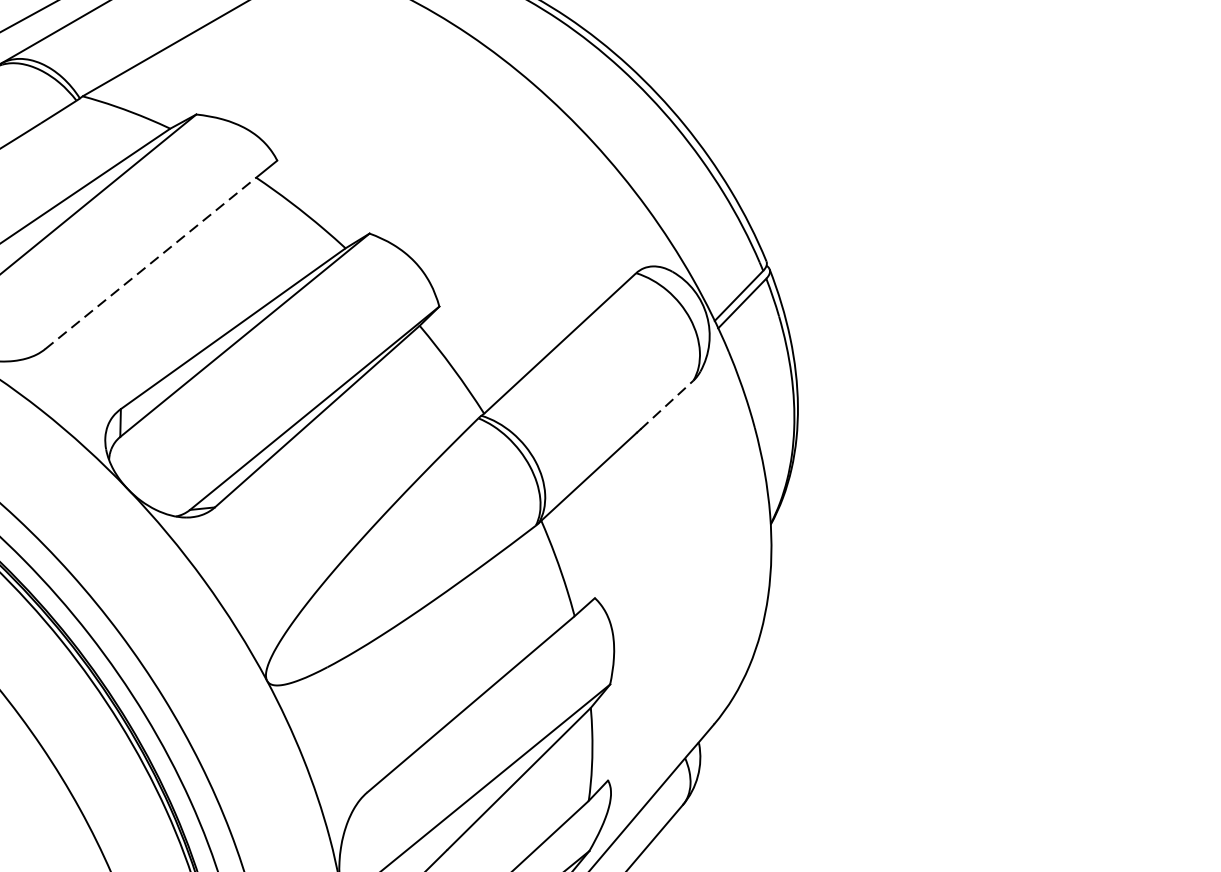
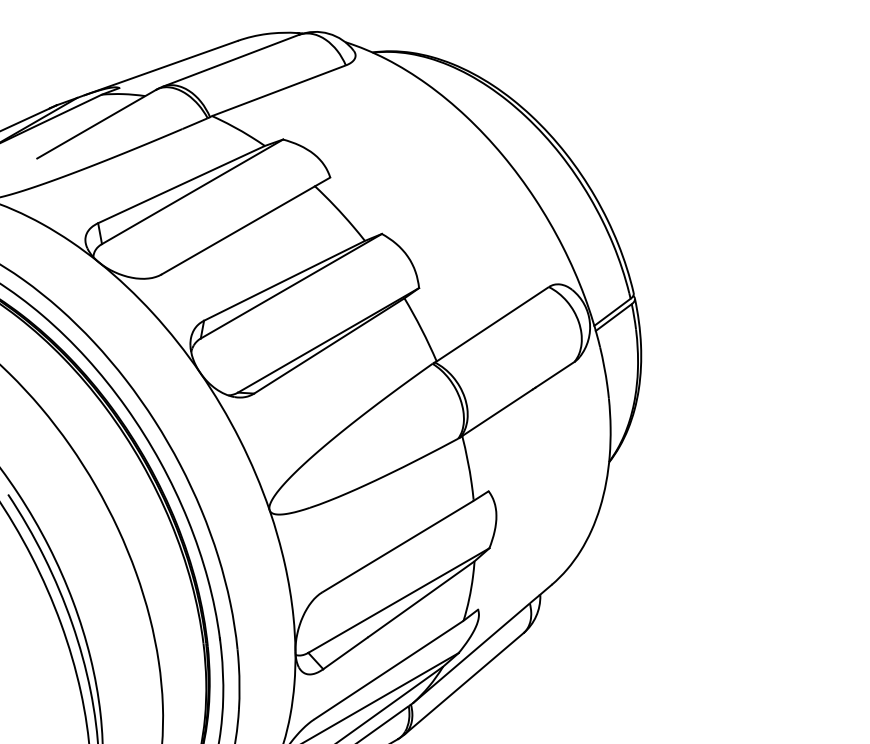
line: (150, 263) -> (238, 230), dashed -> solid
line: (667, 404) -> (555, 374), dashed -> solid

